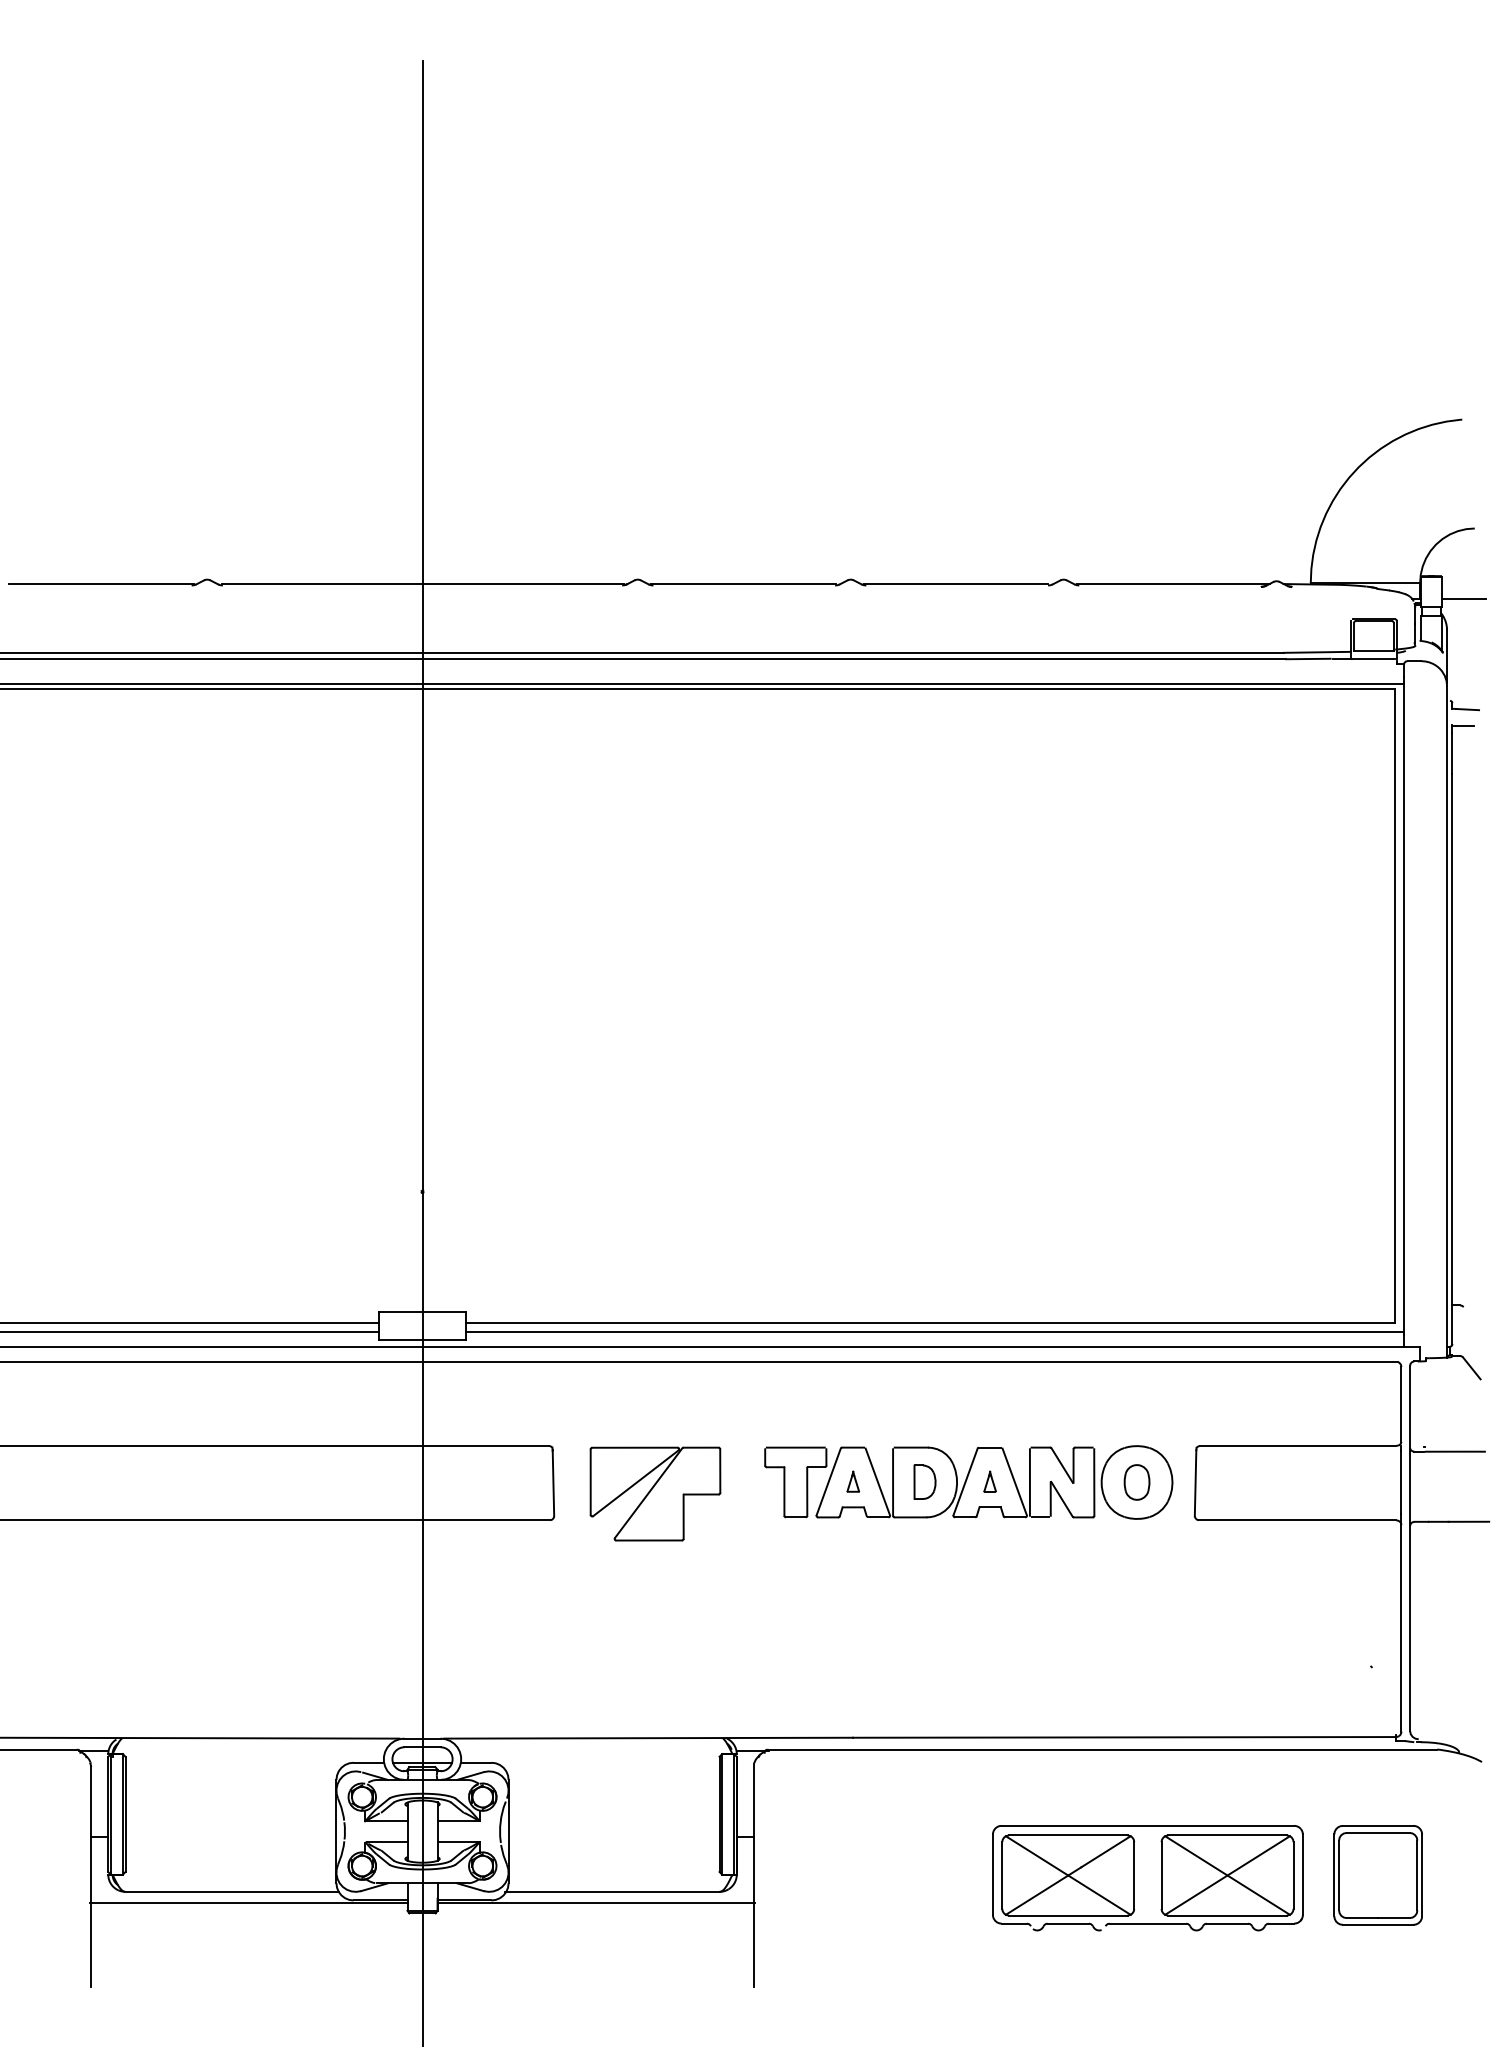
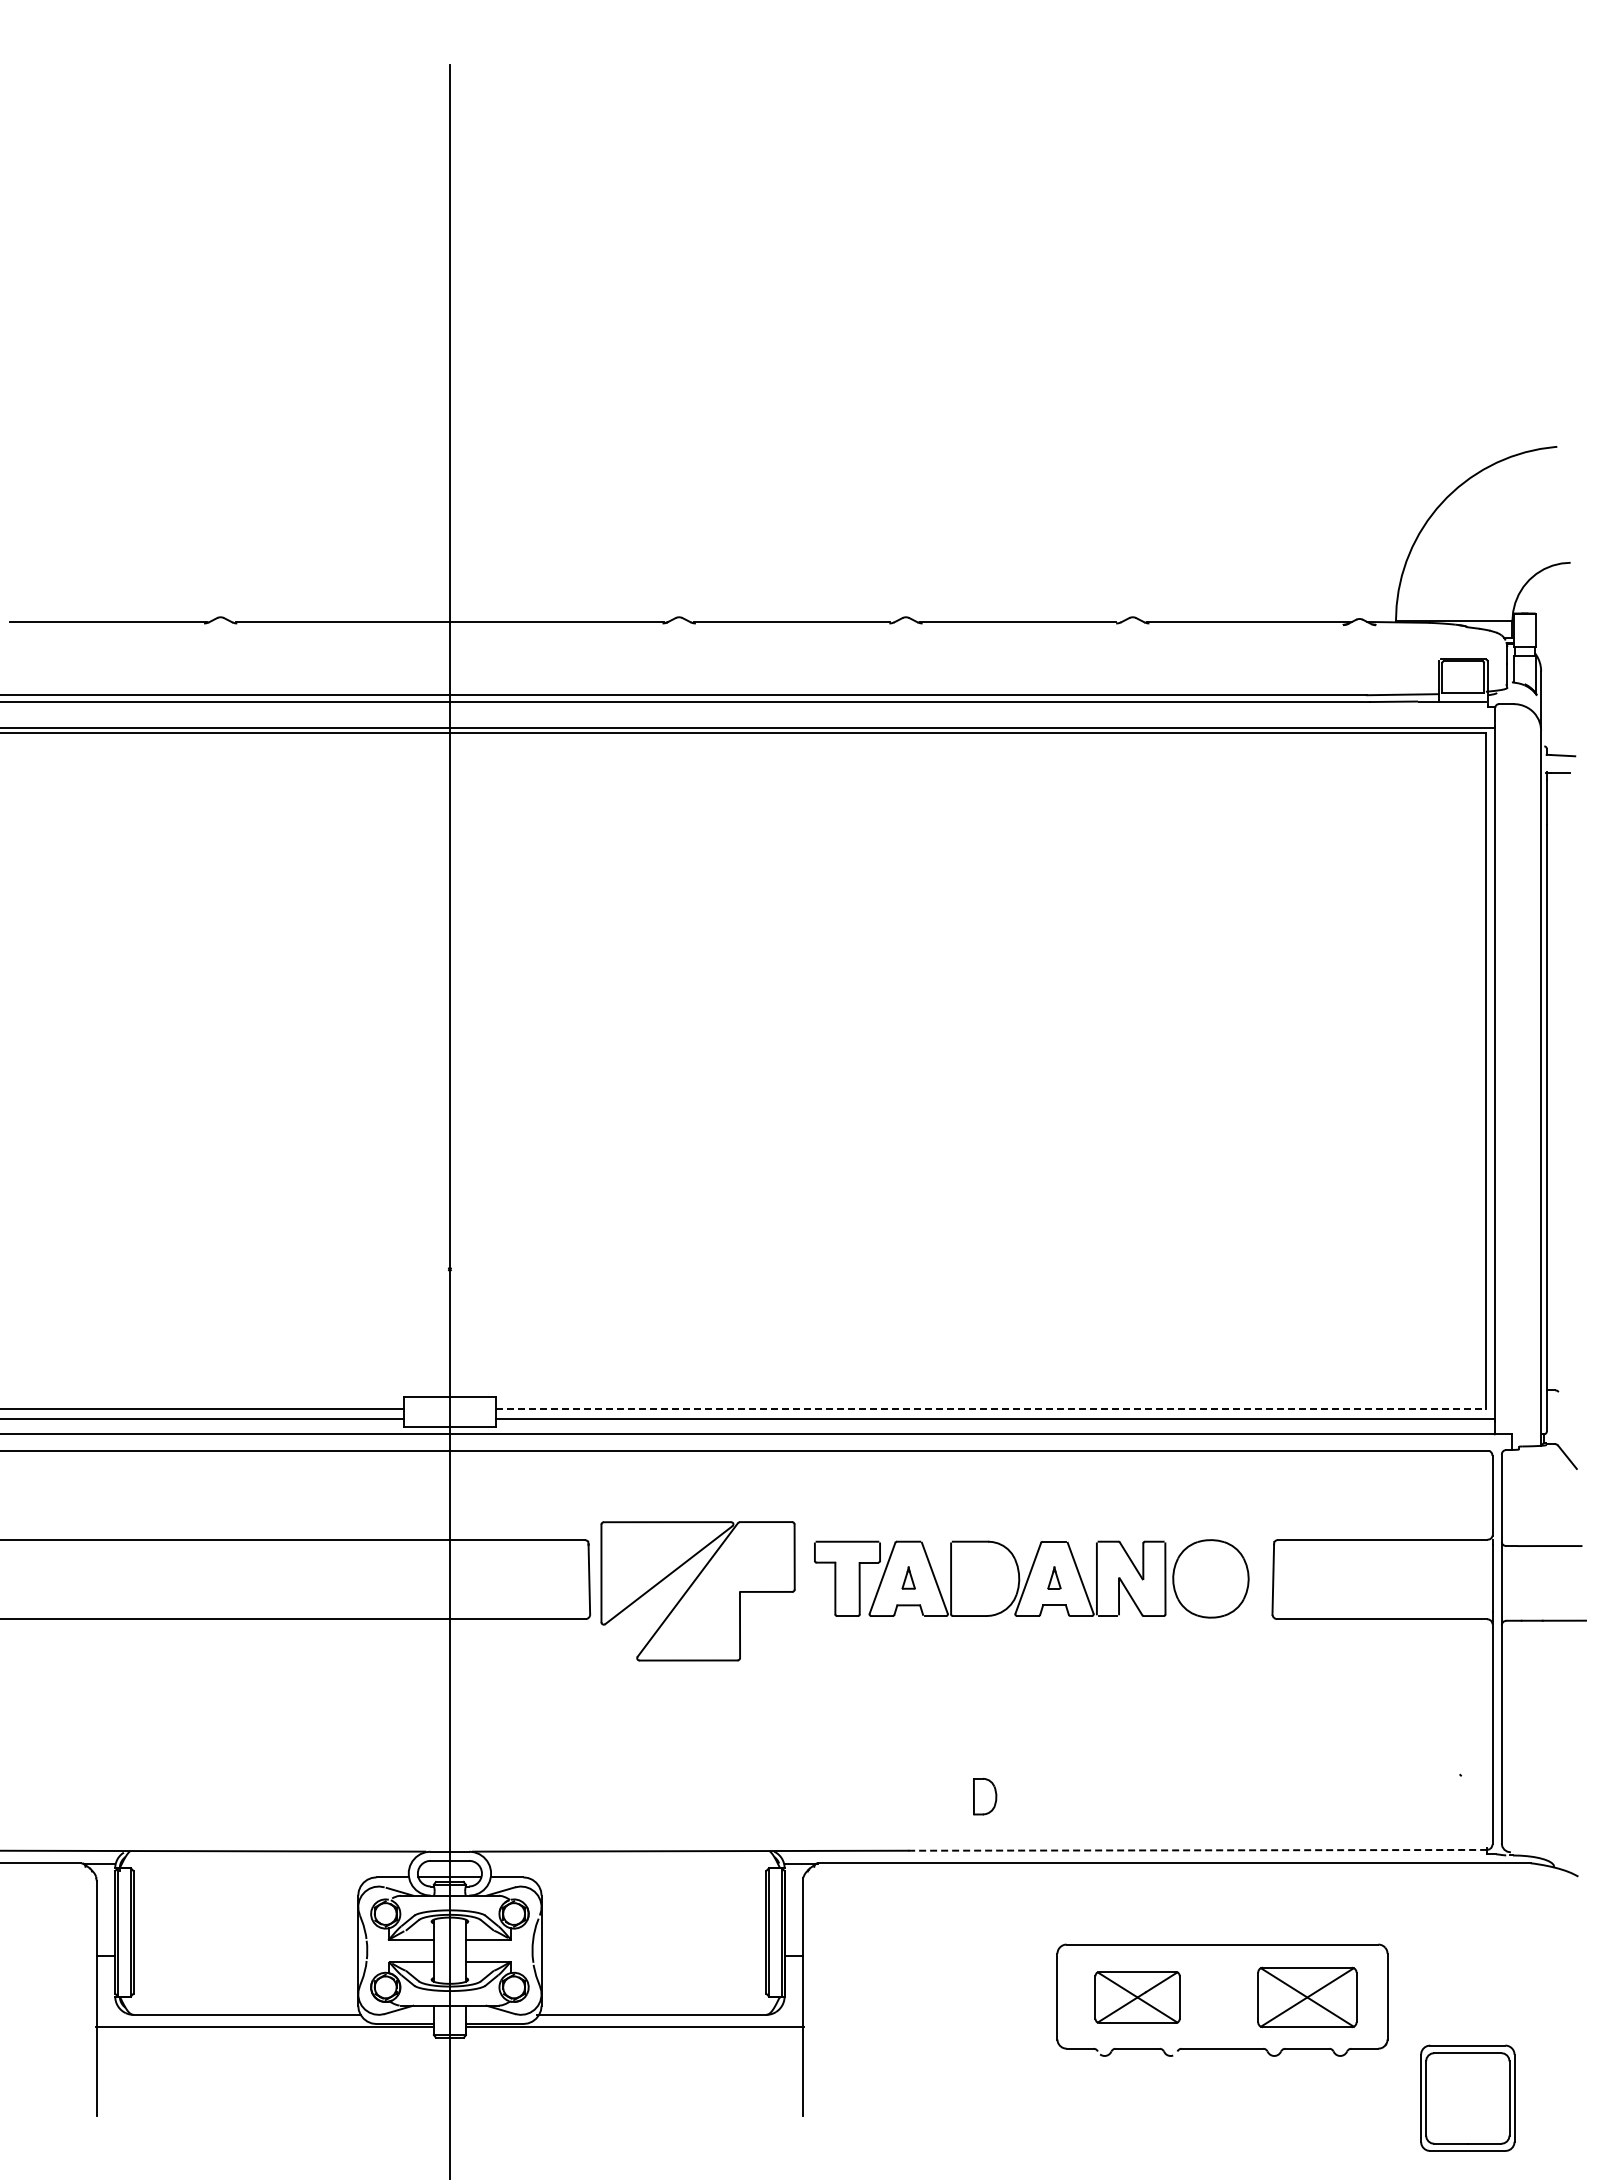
line: (1463, 598) -> (1558, 637), removed
line: (931, 1322) -> (991, 1408), solid -> dashed
part: (925, 1482) -> (985, 1796), moved
part: (1136, 1482) -> (1210, 1578), removed
part: (654, 1493) -> (697, 1590), size x1.4
line: (1124, 1737) -> (1197, 1850), solid -> dashed
part: (1377, 1874) -> (1467, 2097), moved
part: (1068, 1875) -> (1137, 1997), size x0.6
part: (1227, 1875) -> (1307, 1997), size x0.7

